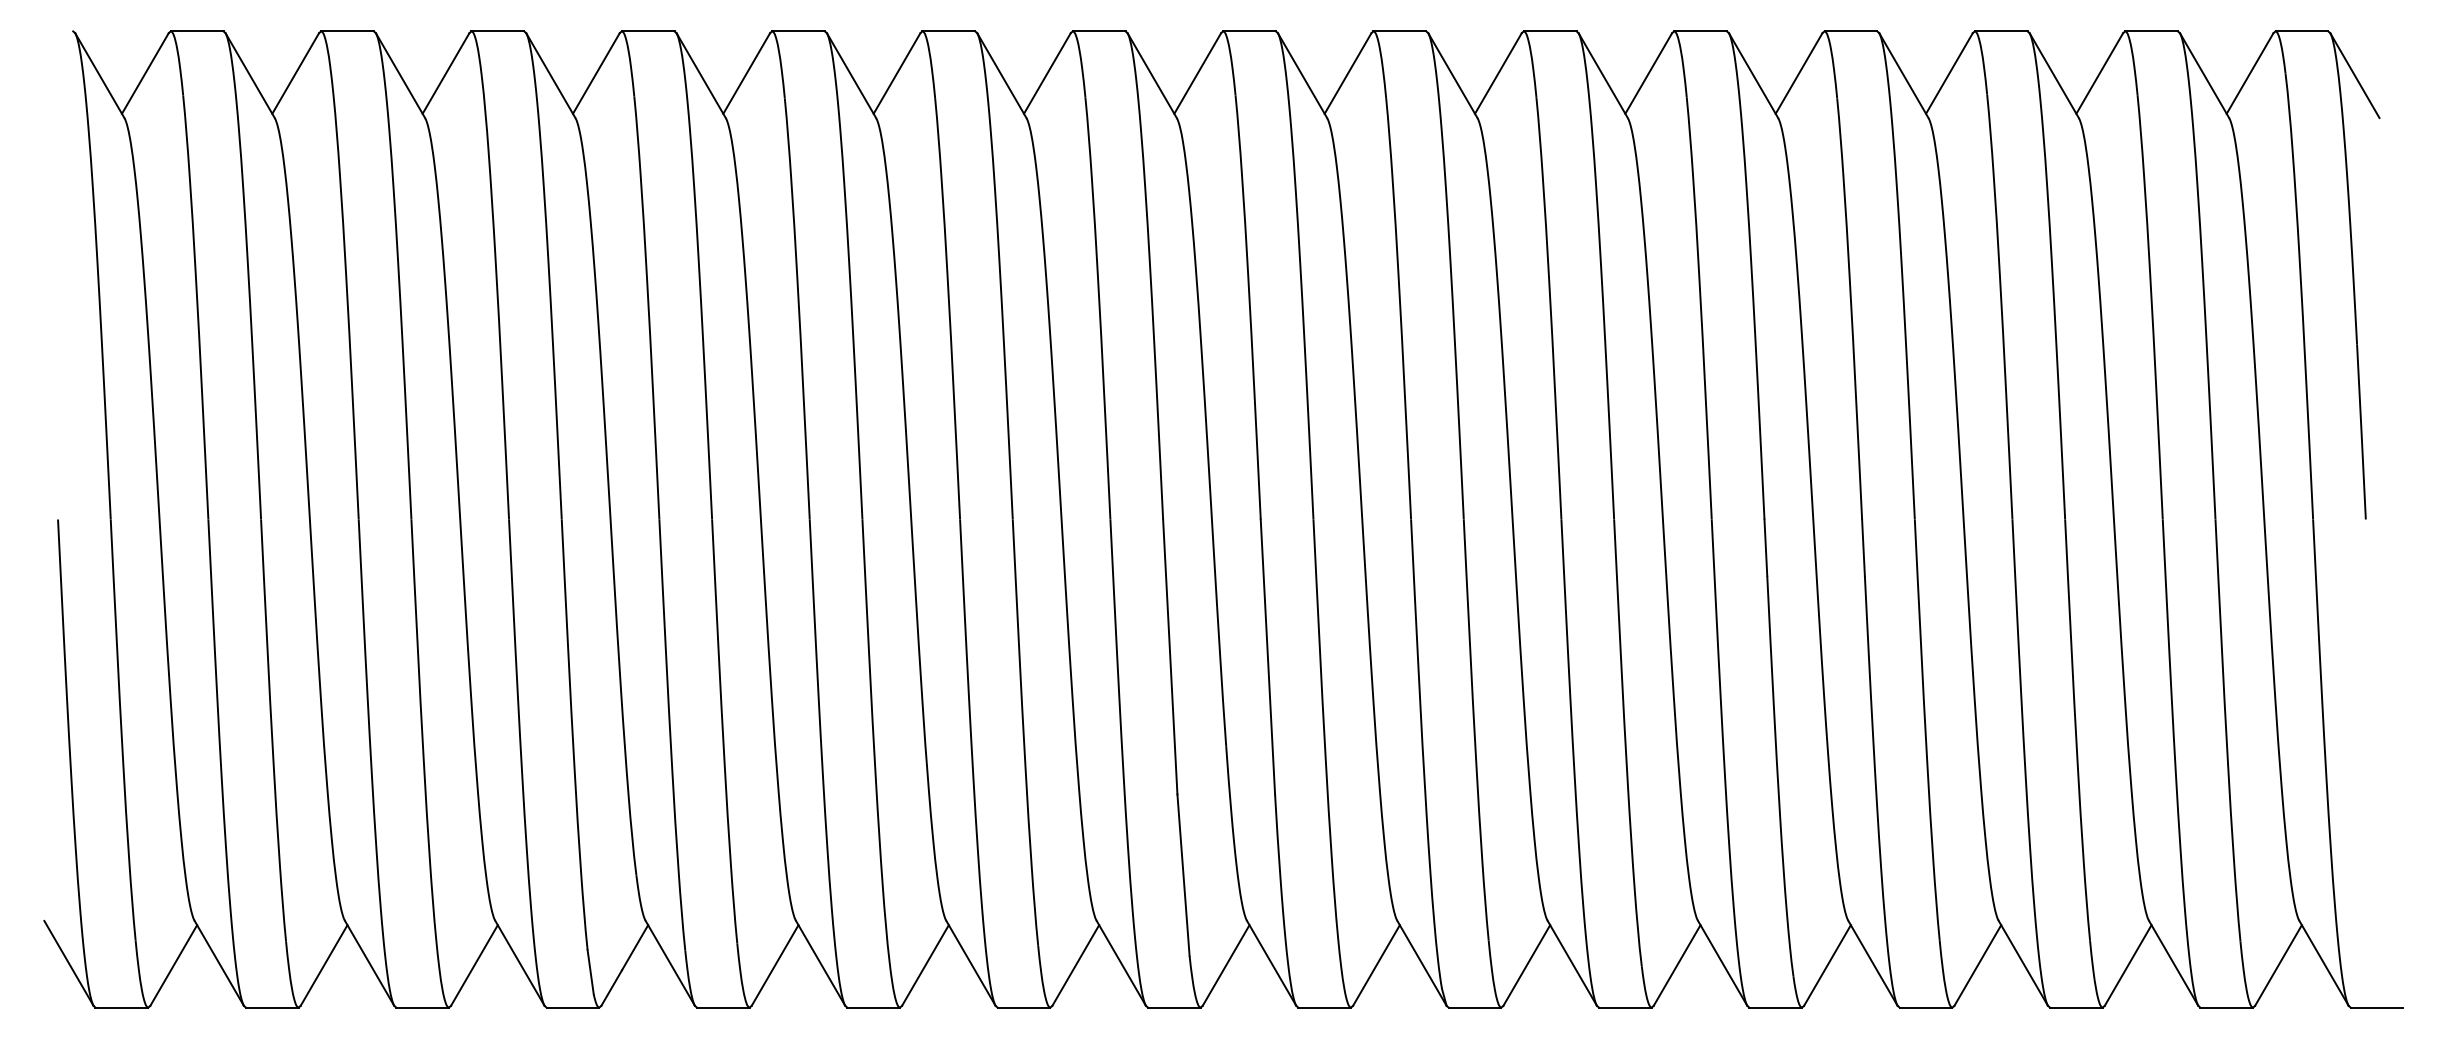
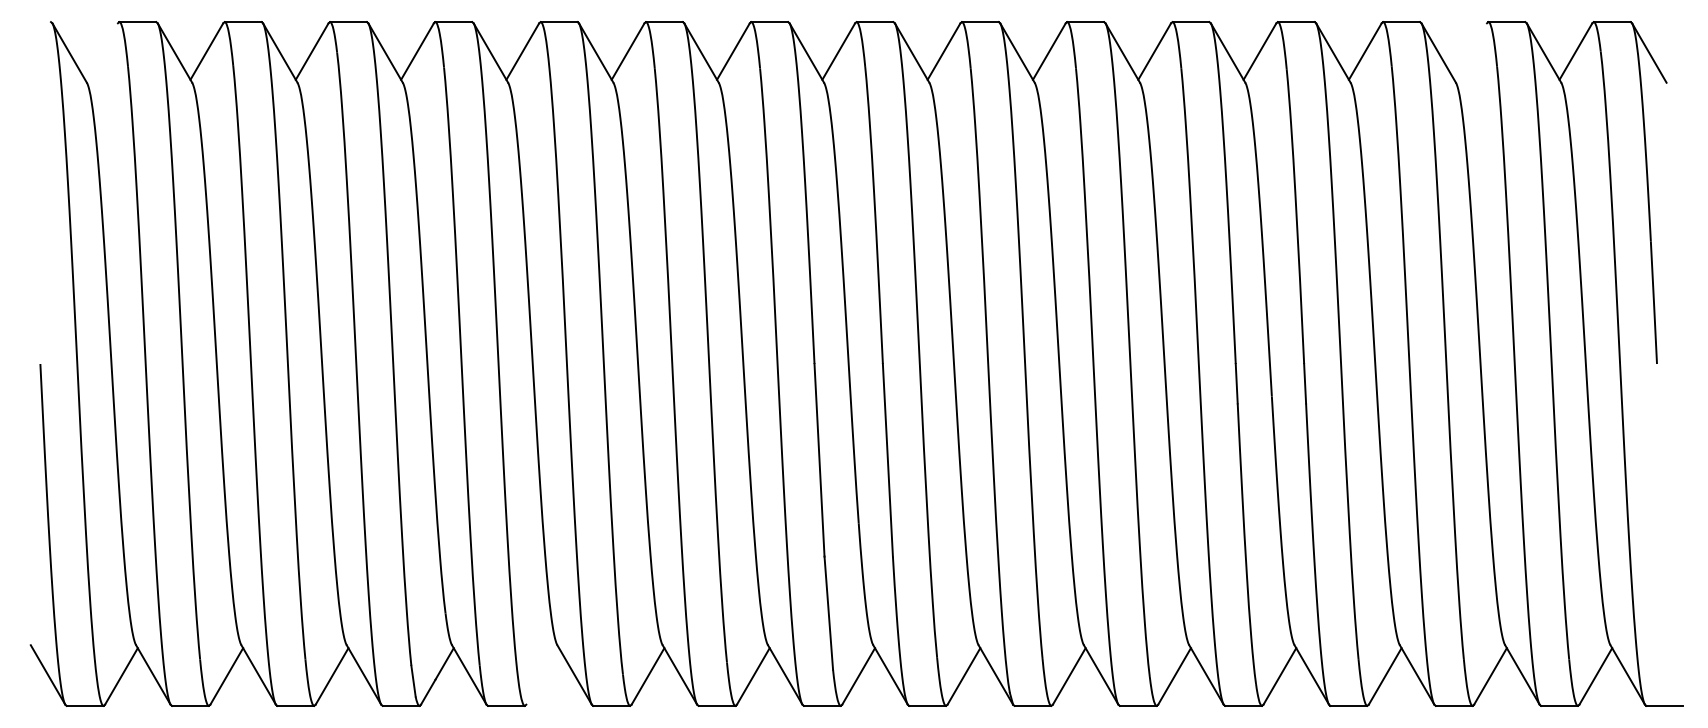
line: (144, 73) -> (100, 51), removed
line: (2099, 73) -> (1470, 51), removed
line: (774, 965) -> (542, 676), removed

